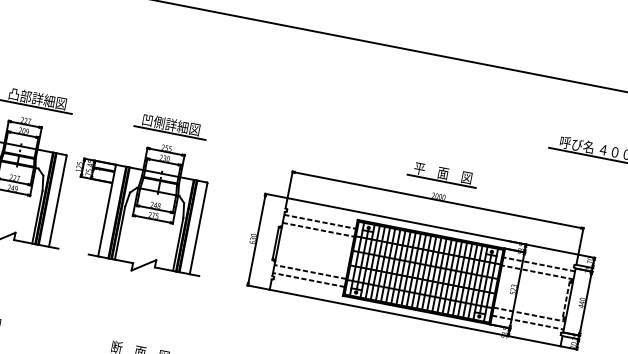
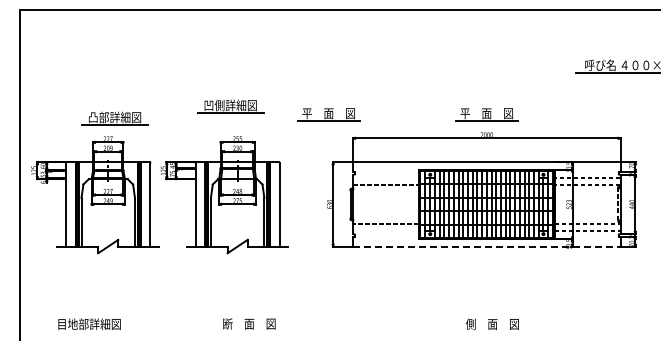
part: (170, 125) -> (230, 106), moved
part: (270, 140) -> (328, 114), added
line: (320, 221) -> (386, 177), removed
line: (309, 280) -> (386, 231), removed
line: (414, 317) -> (486, 246), solid -> dashed

